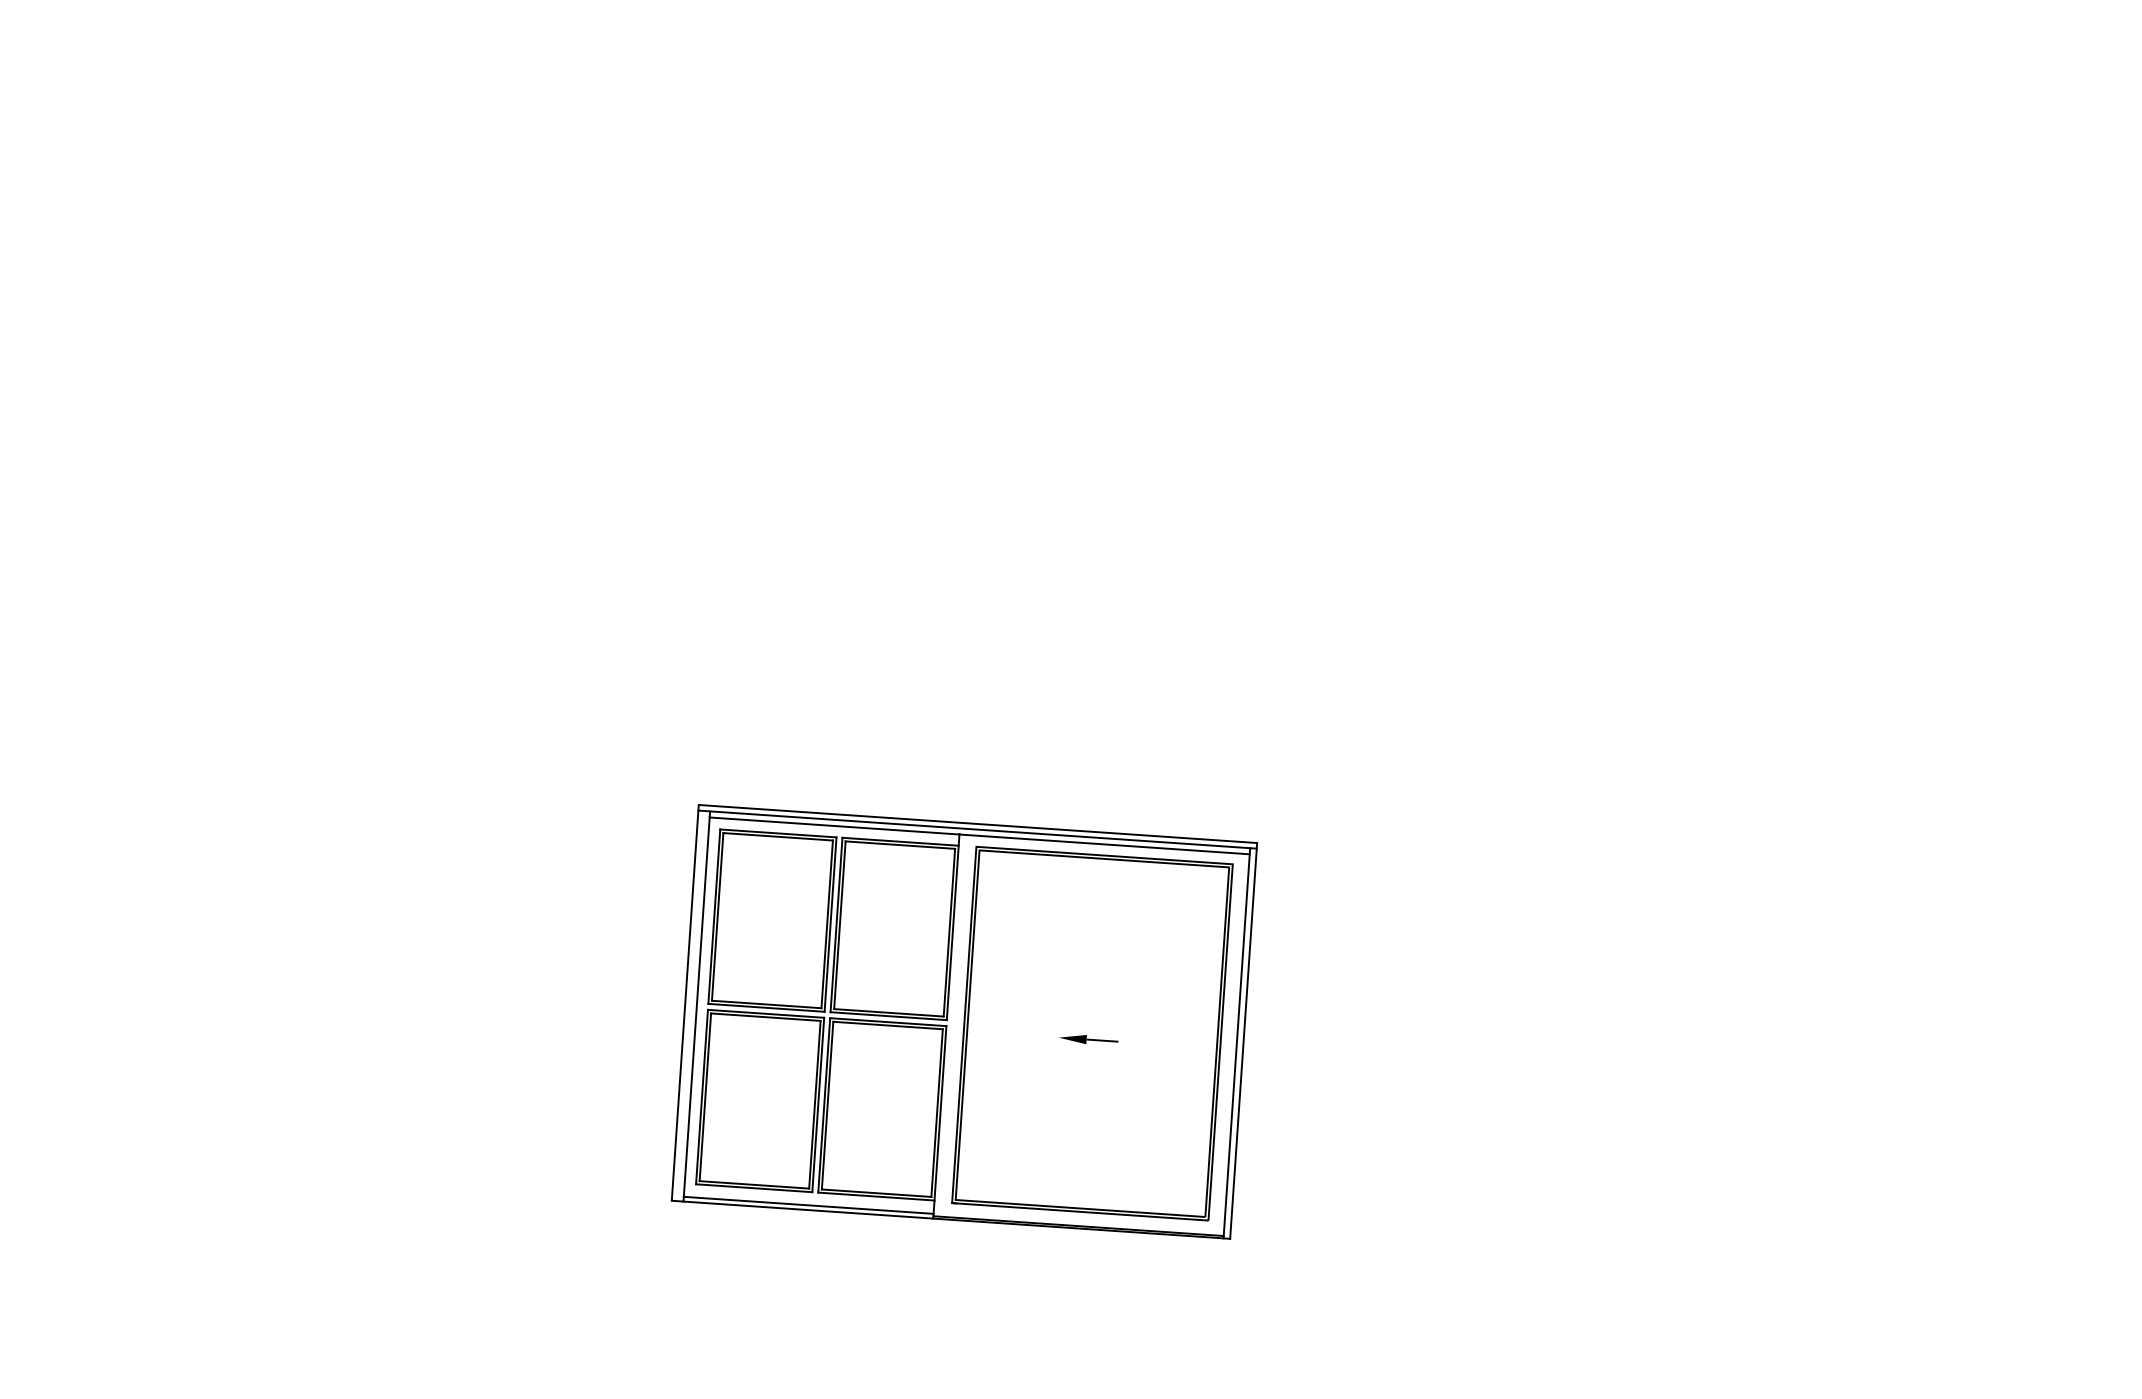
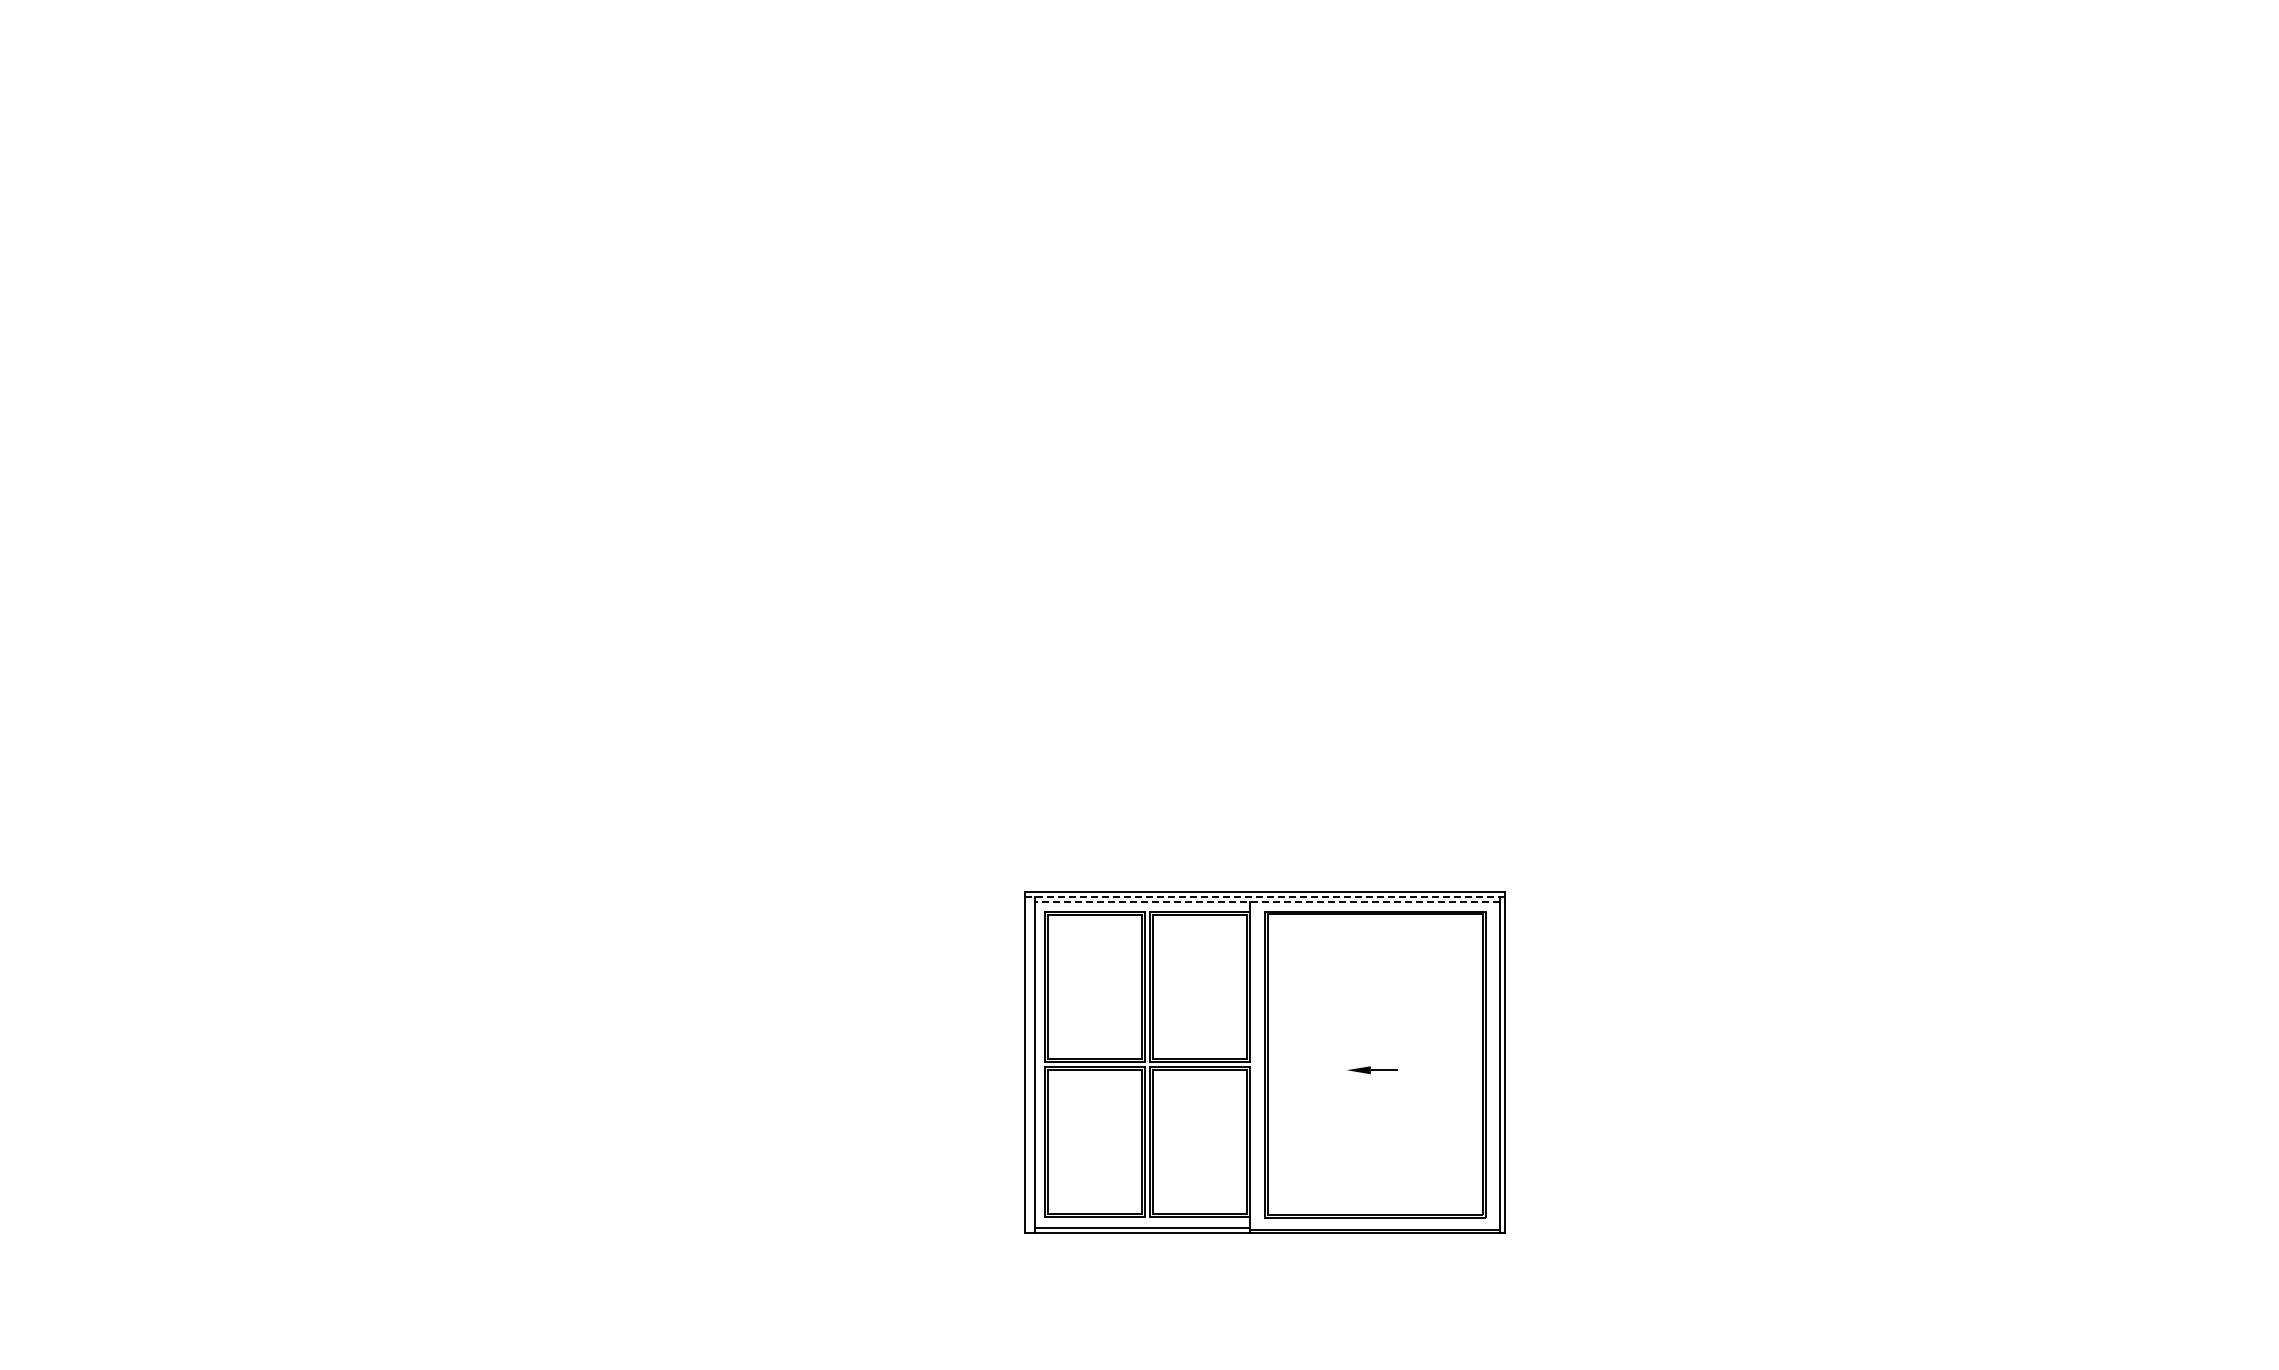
line: (976, 829) -> (1264, 896), solid -> dashed
line: (978, 836) -> (1266, 902), solid -> dashed

